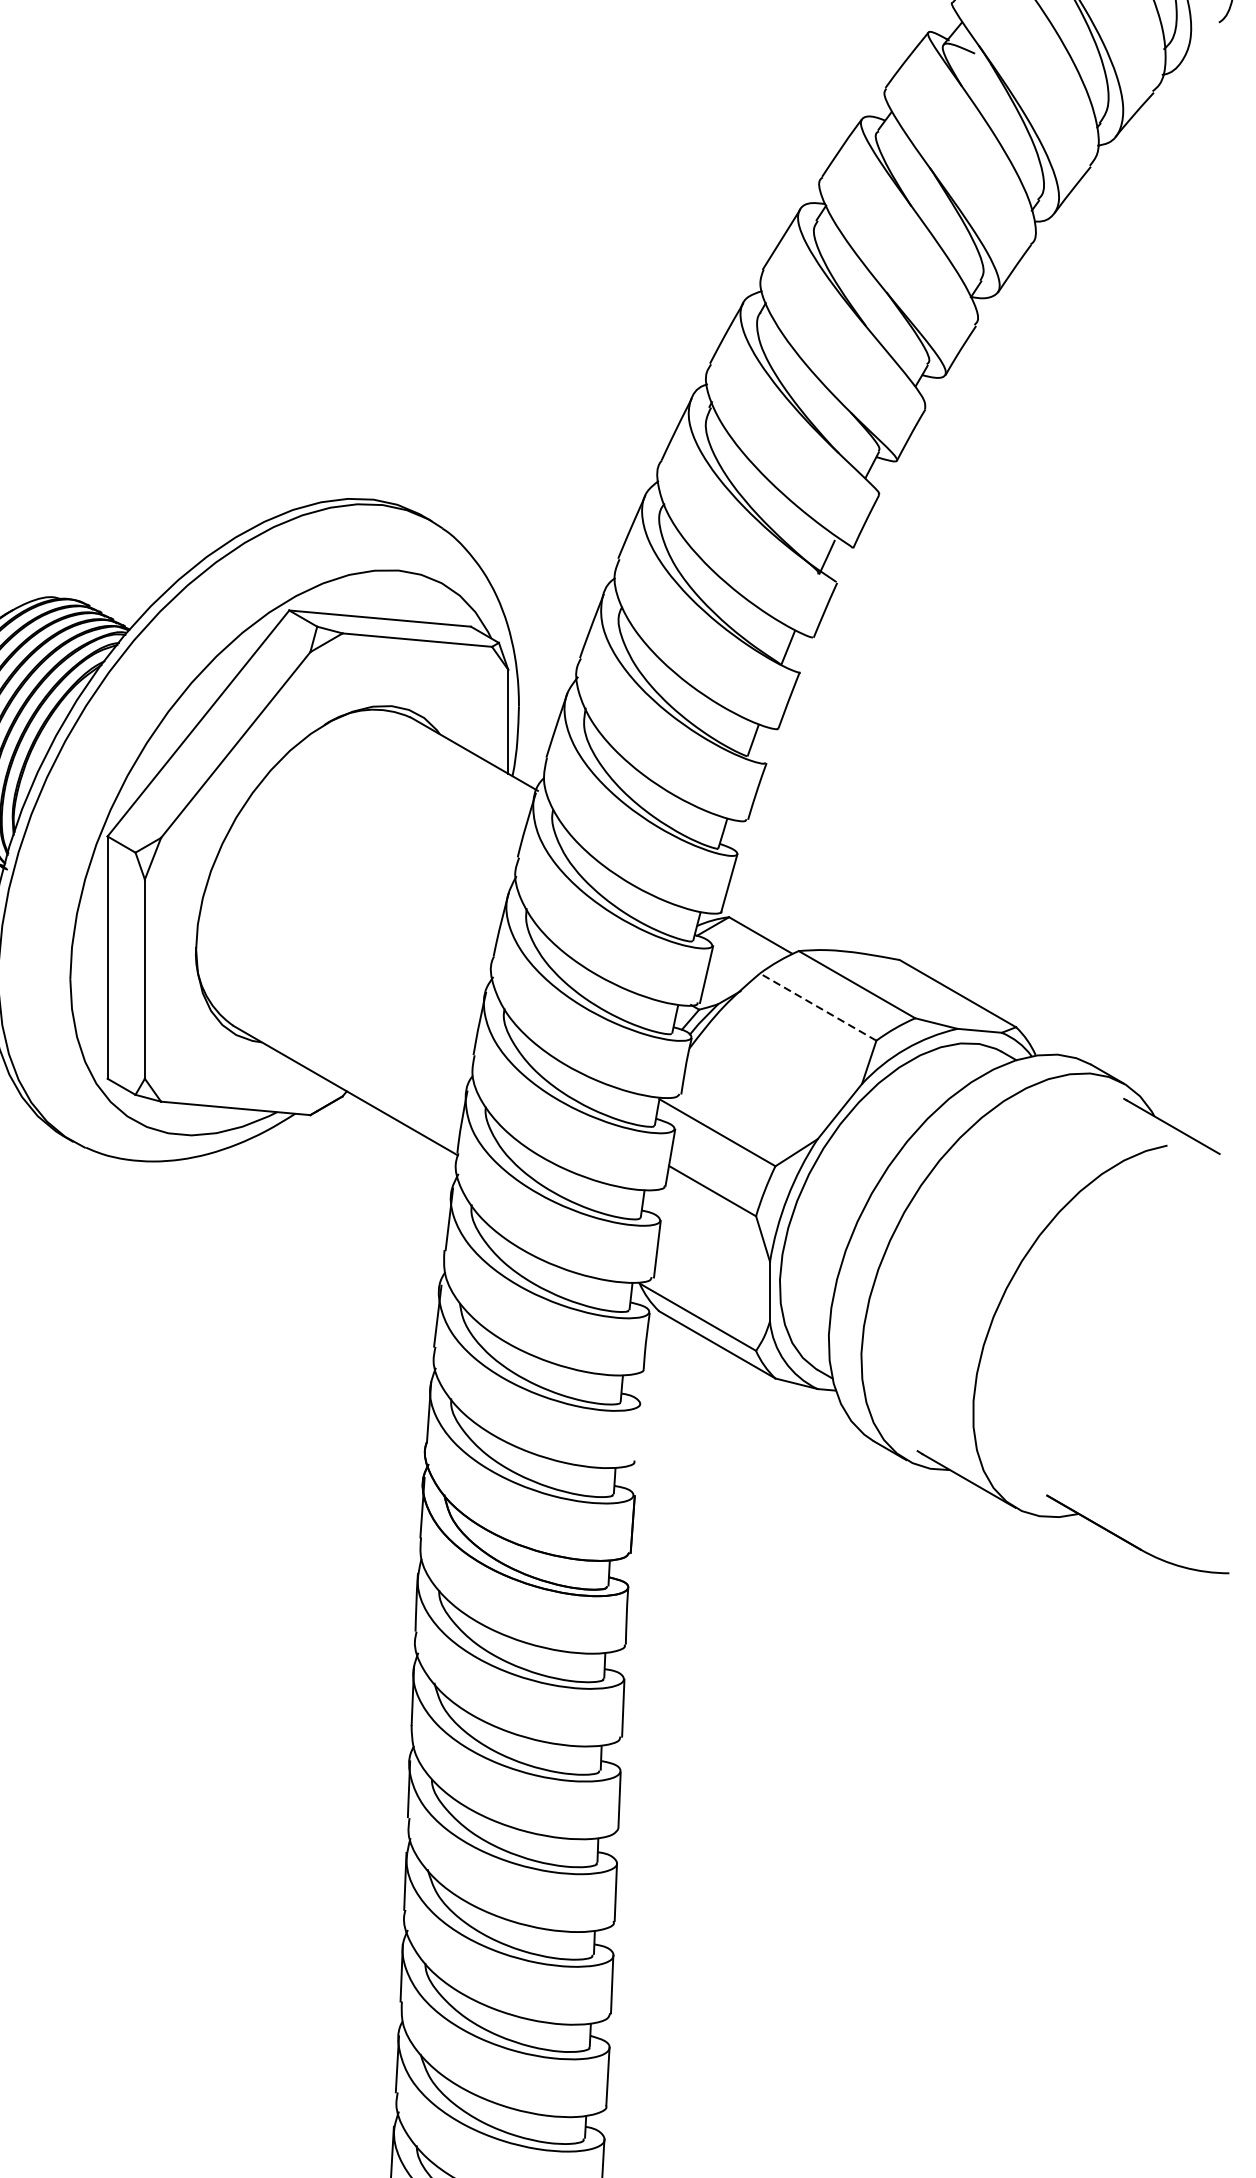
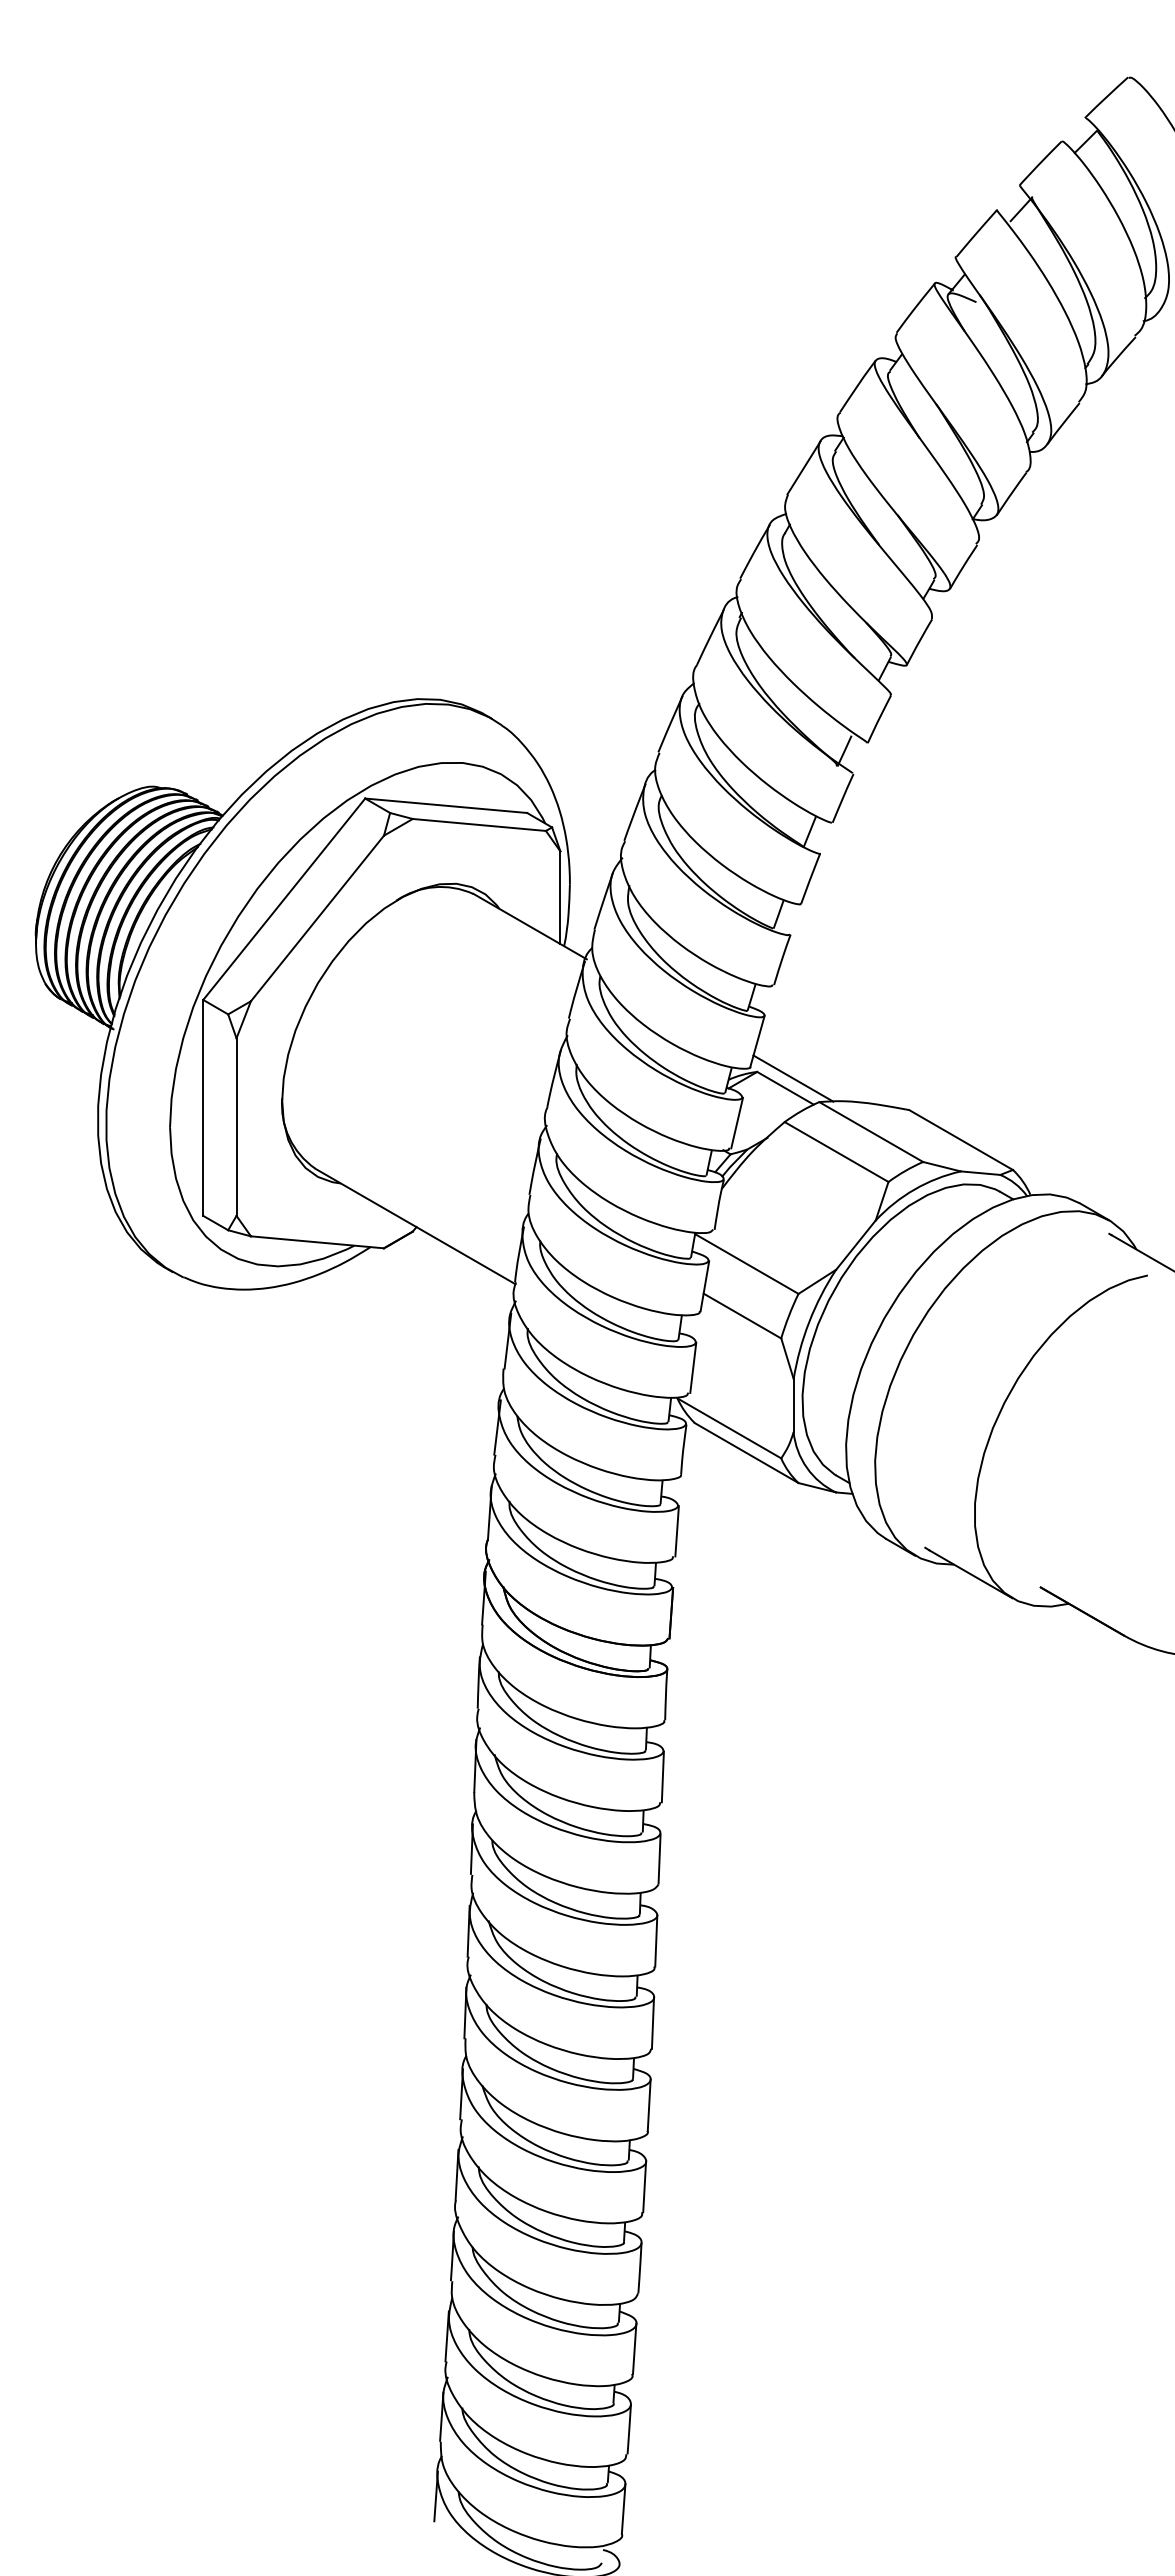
line: (769, 924) -> (793, 1078), added
line: (818, 1007) -> (836, 1152), dashed -> solid
line: (638, 1432) -> (676, 1531), added

